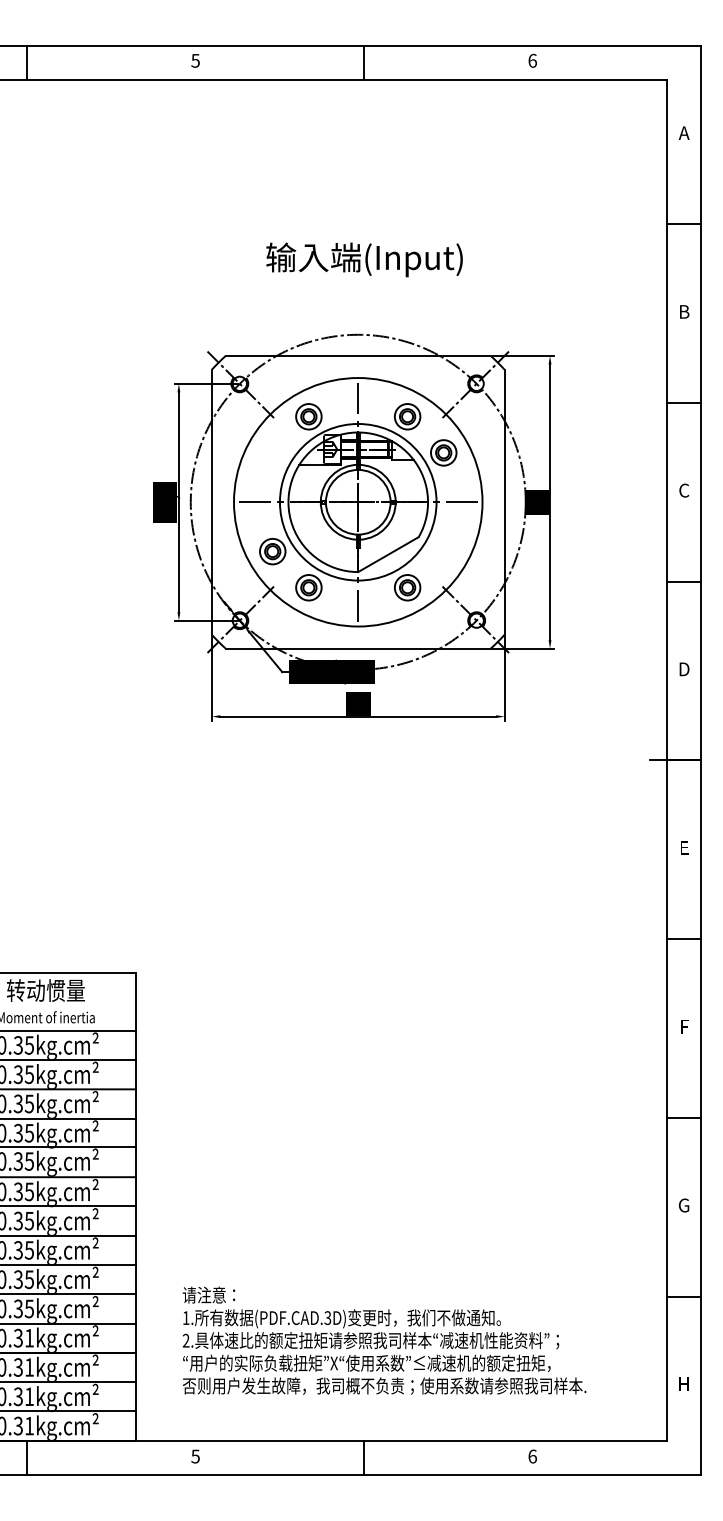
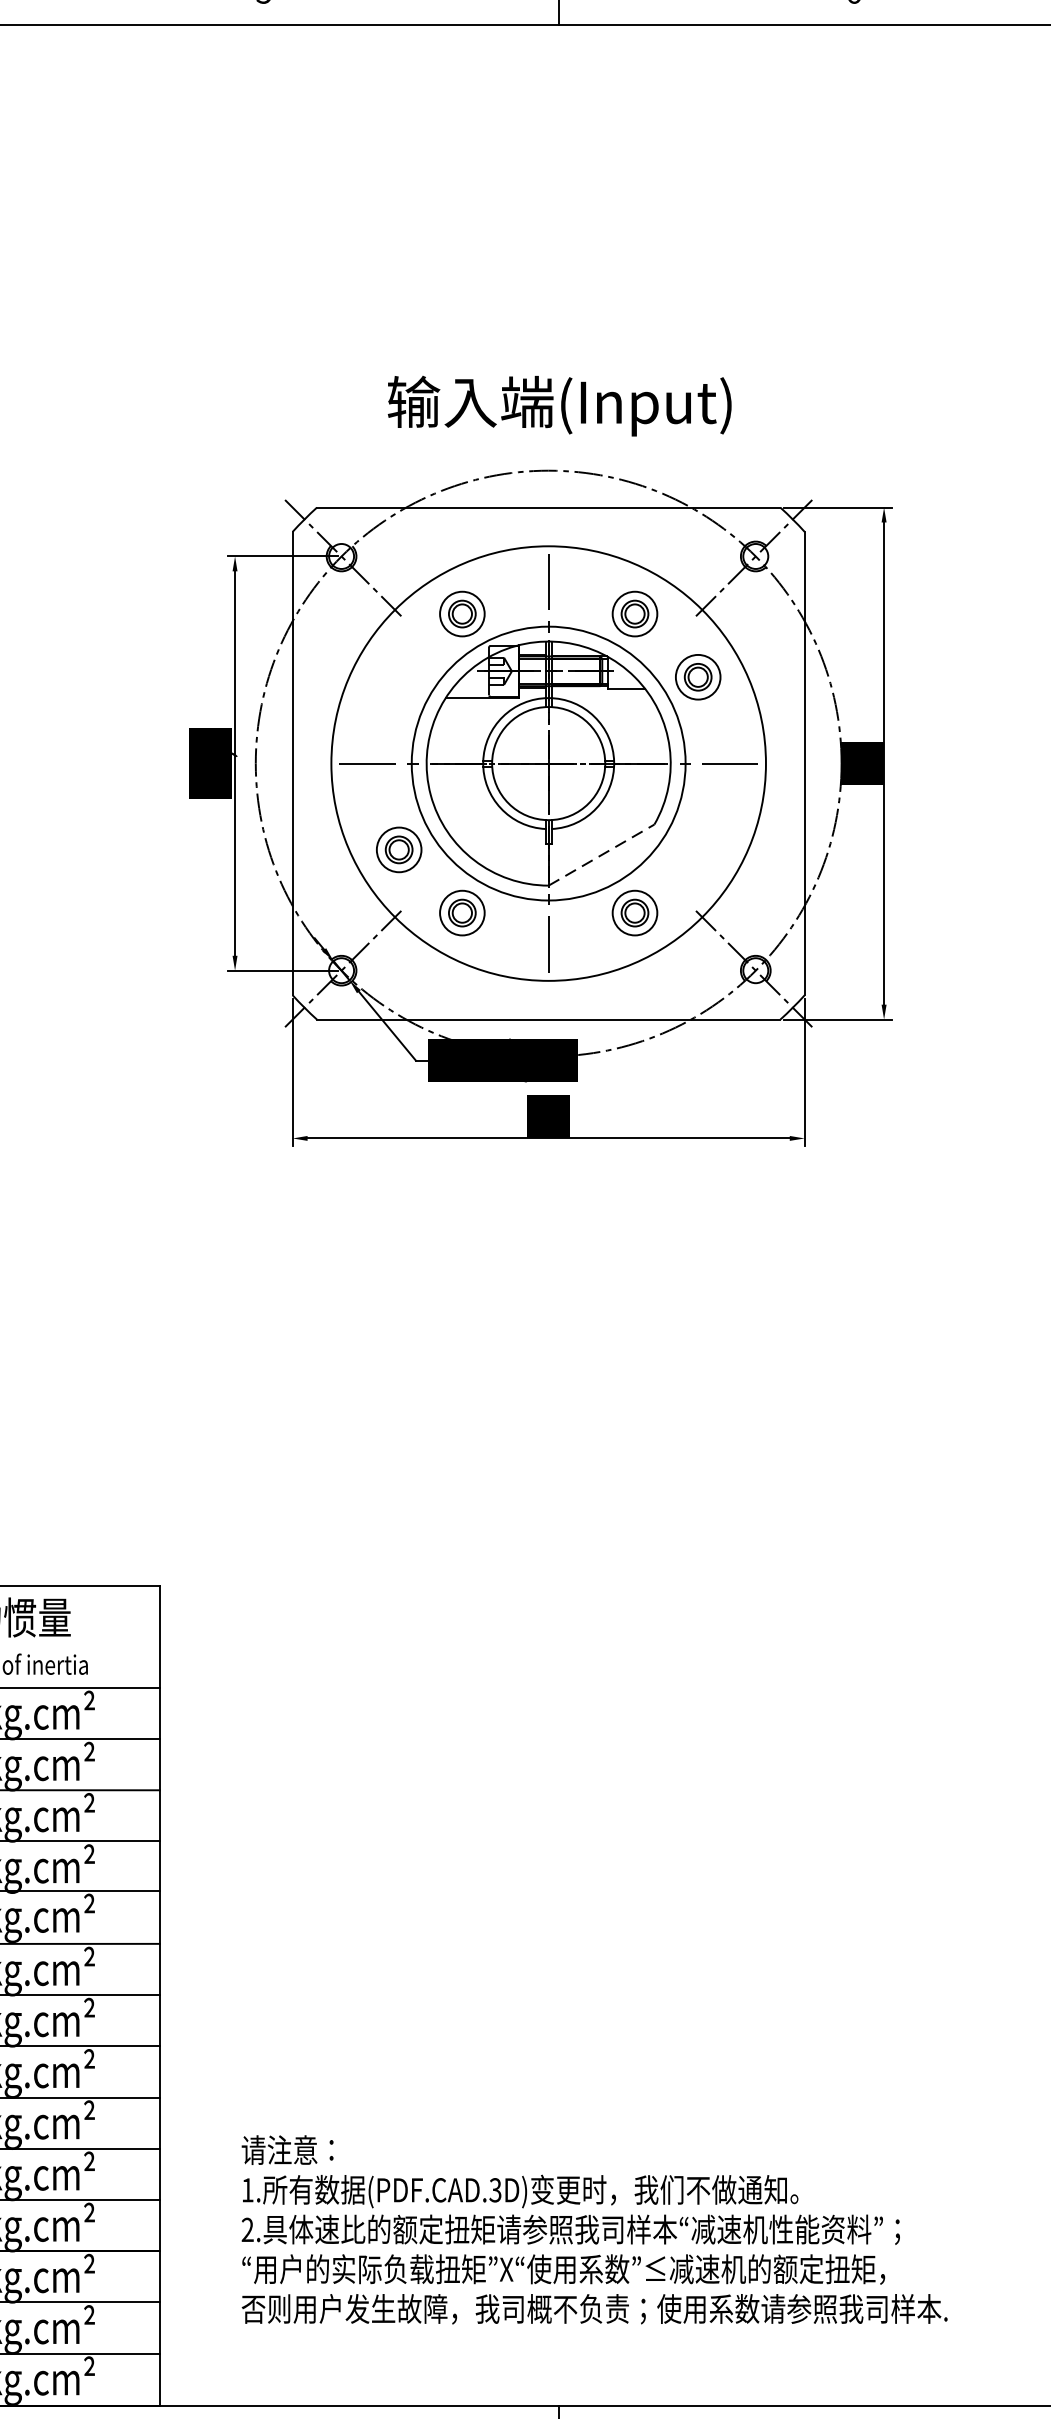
text: (364, 259) -> (559, 405), moved
line: (388, 554) -> (601, 854), solid -> dashed

